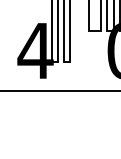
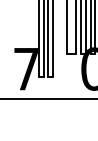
text: (35, 51) -> (26, 69), 4 -> 7

